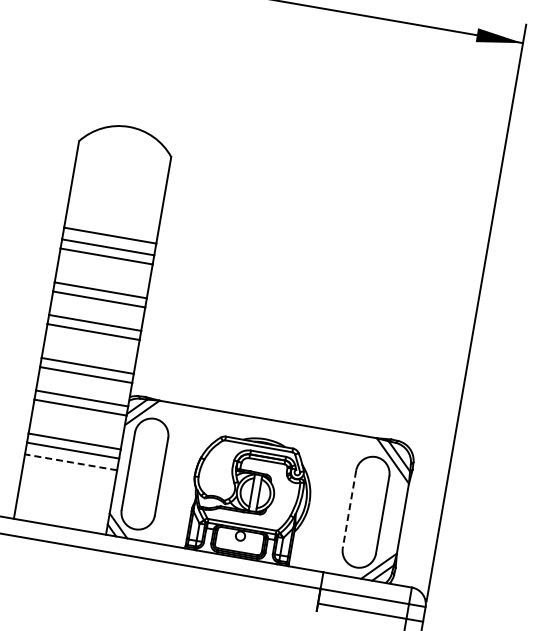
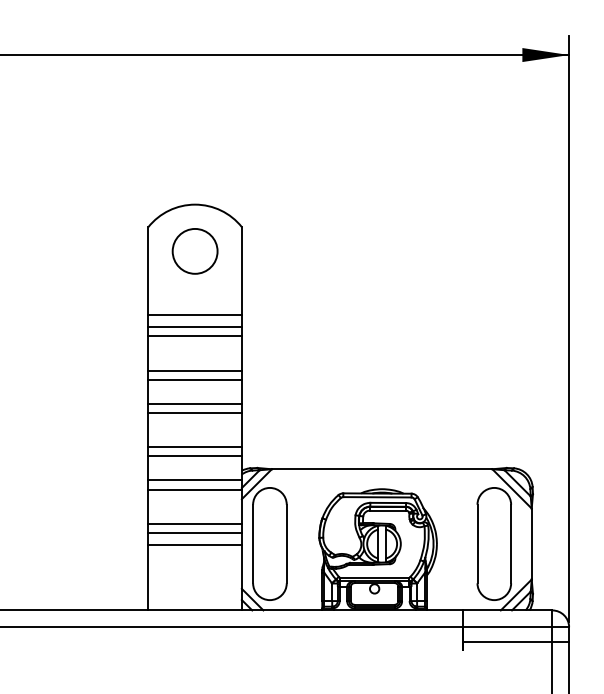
circle: (120, 172) -> (194, 251), added
line: (71, 462) -> (195, 545), dashed -> solid
line: (349, 509) -> (477, 544), dashed -> solid

